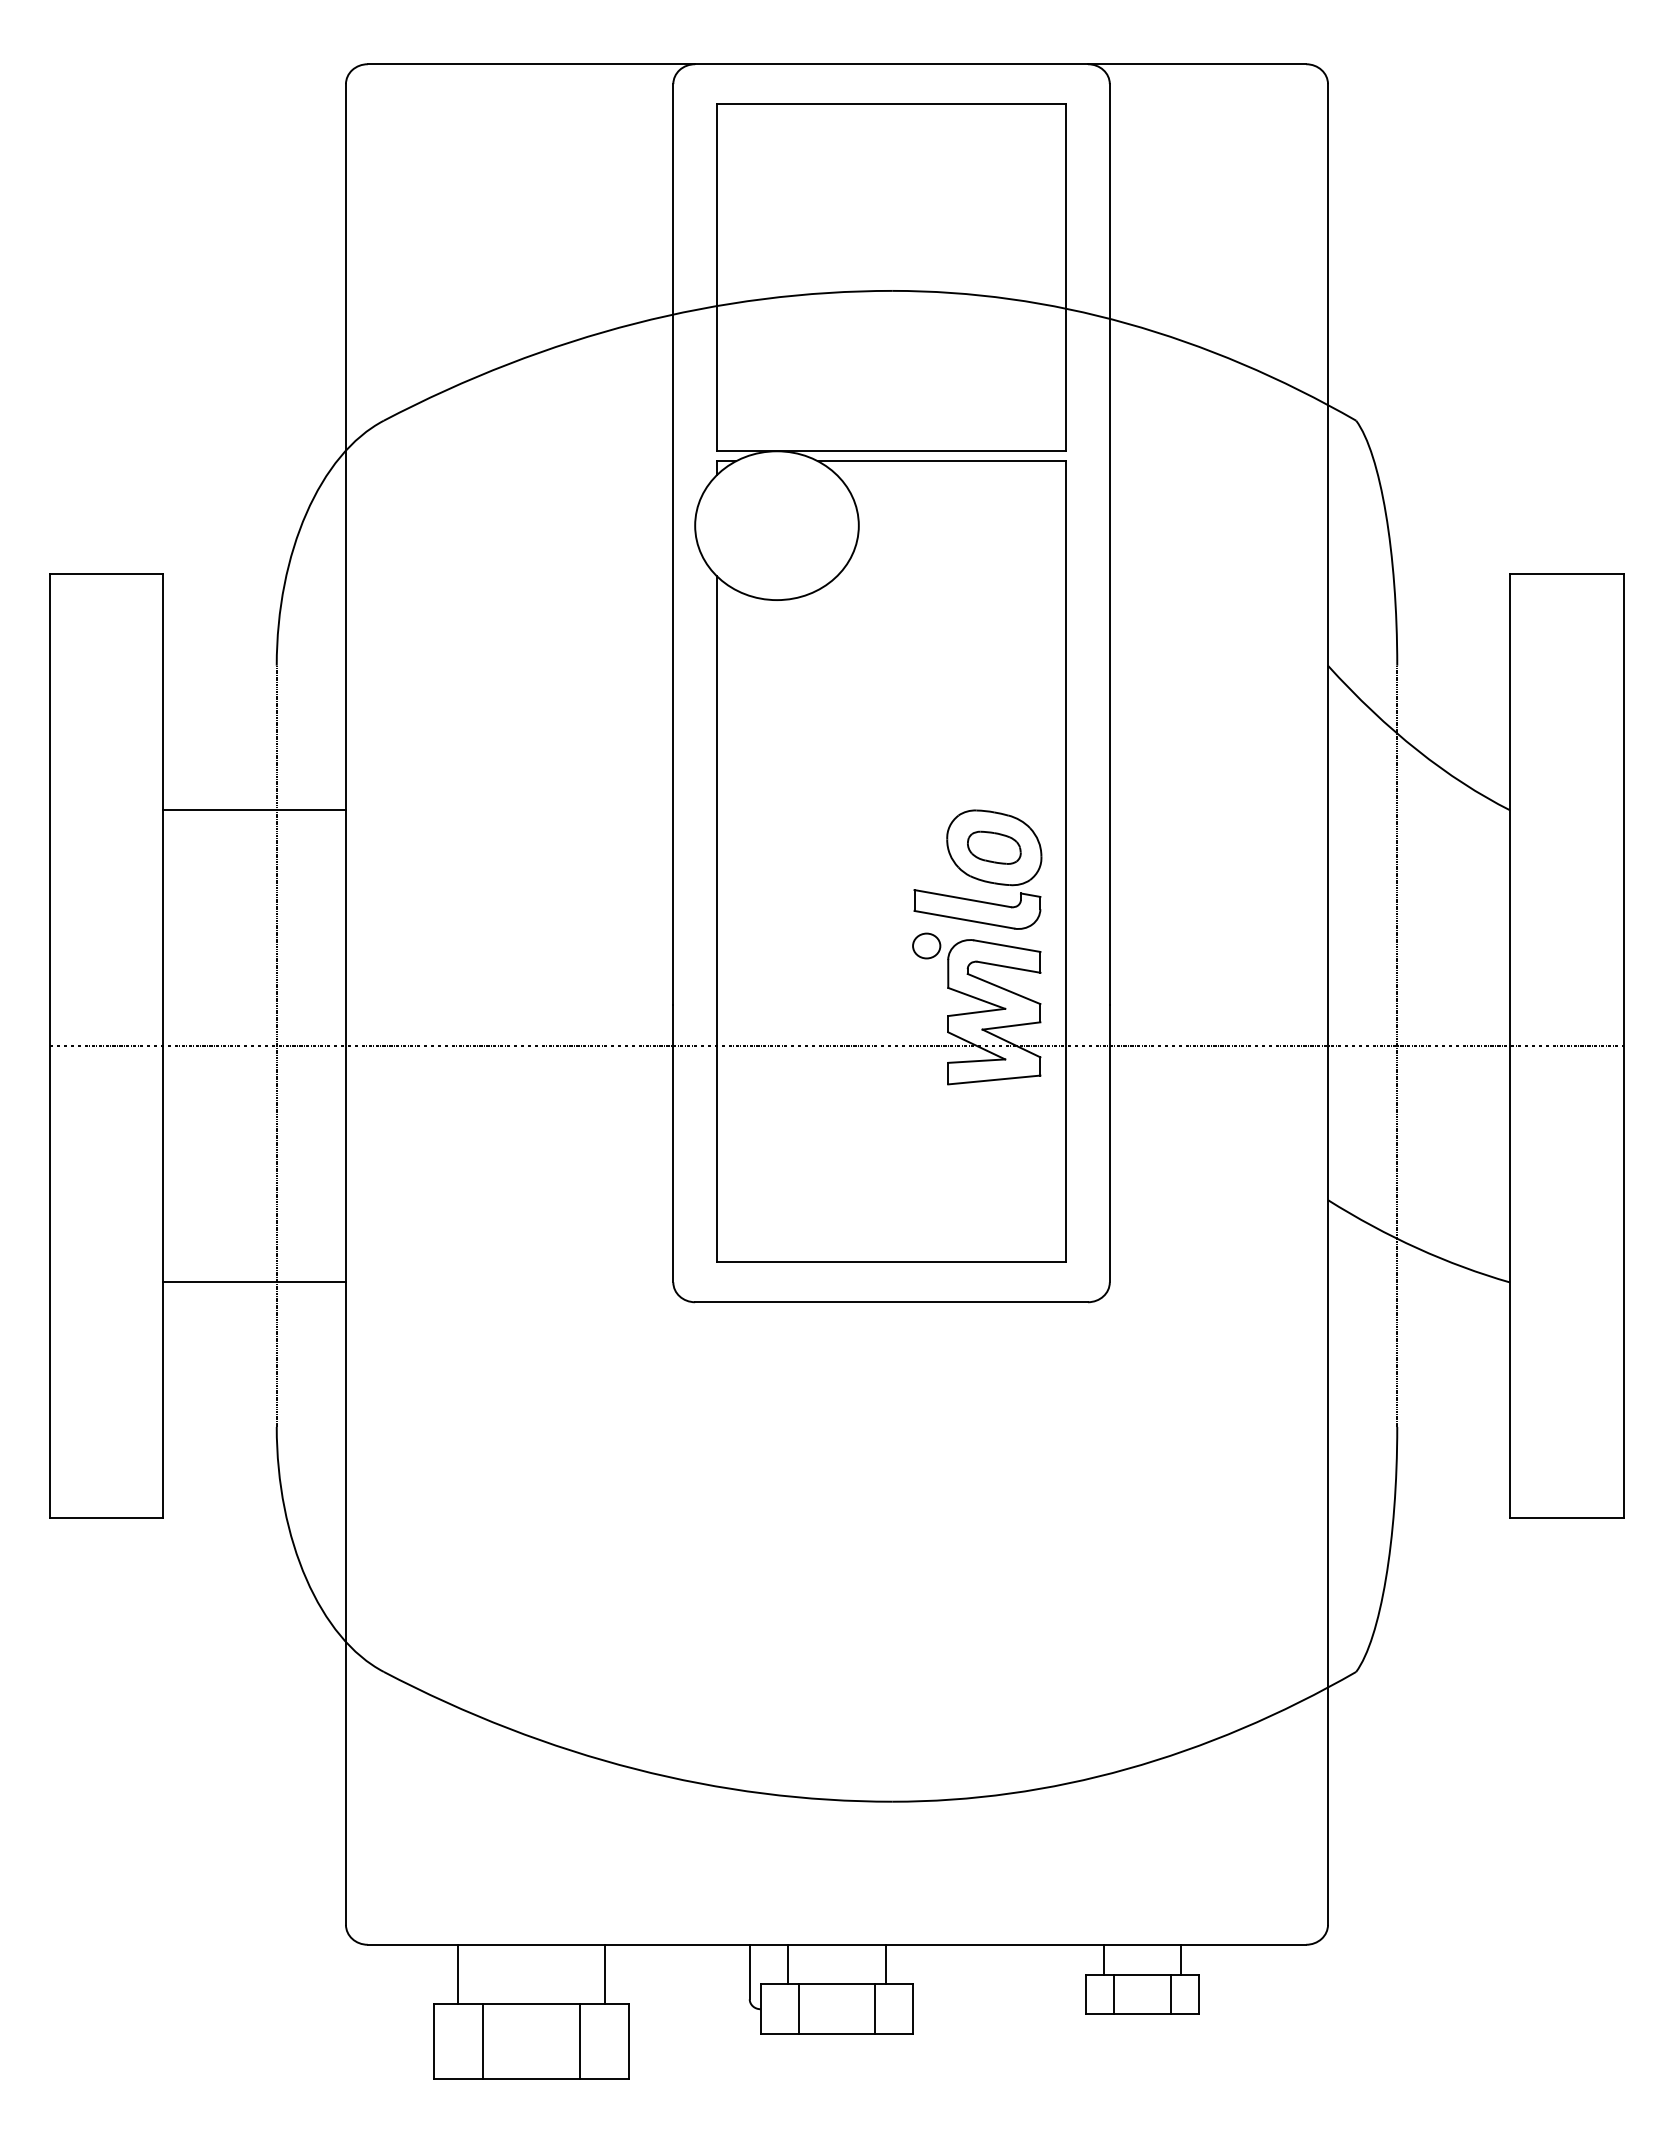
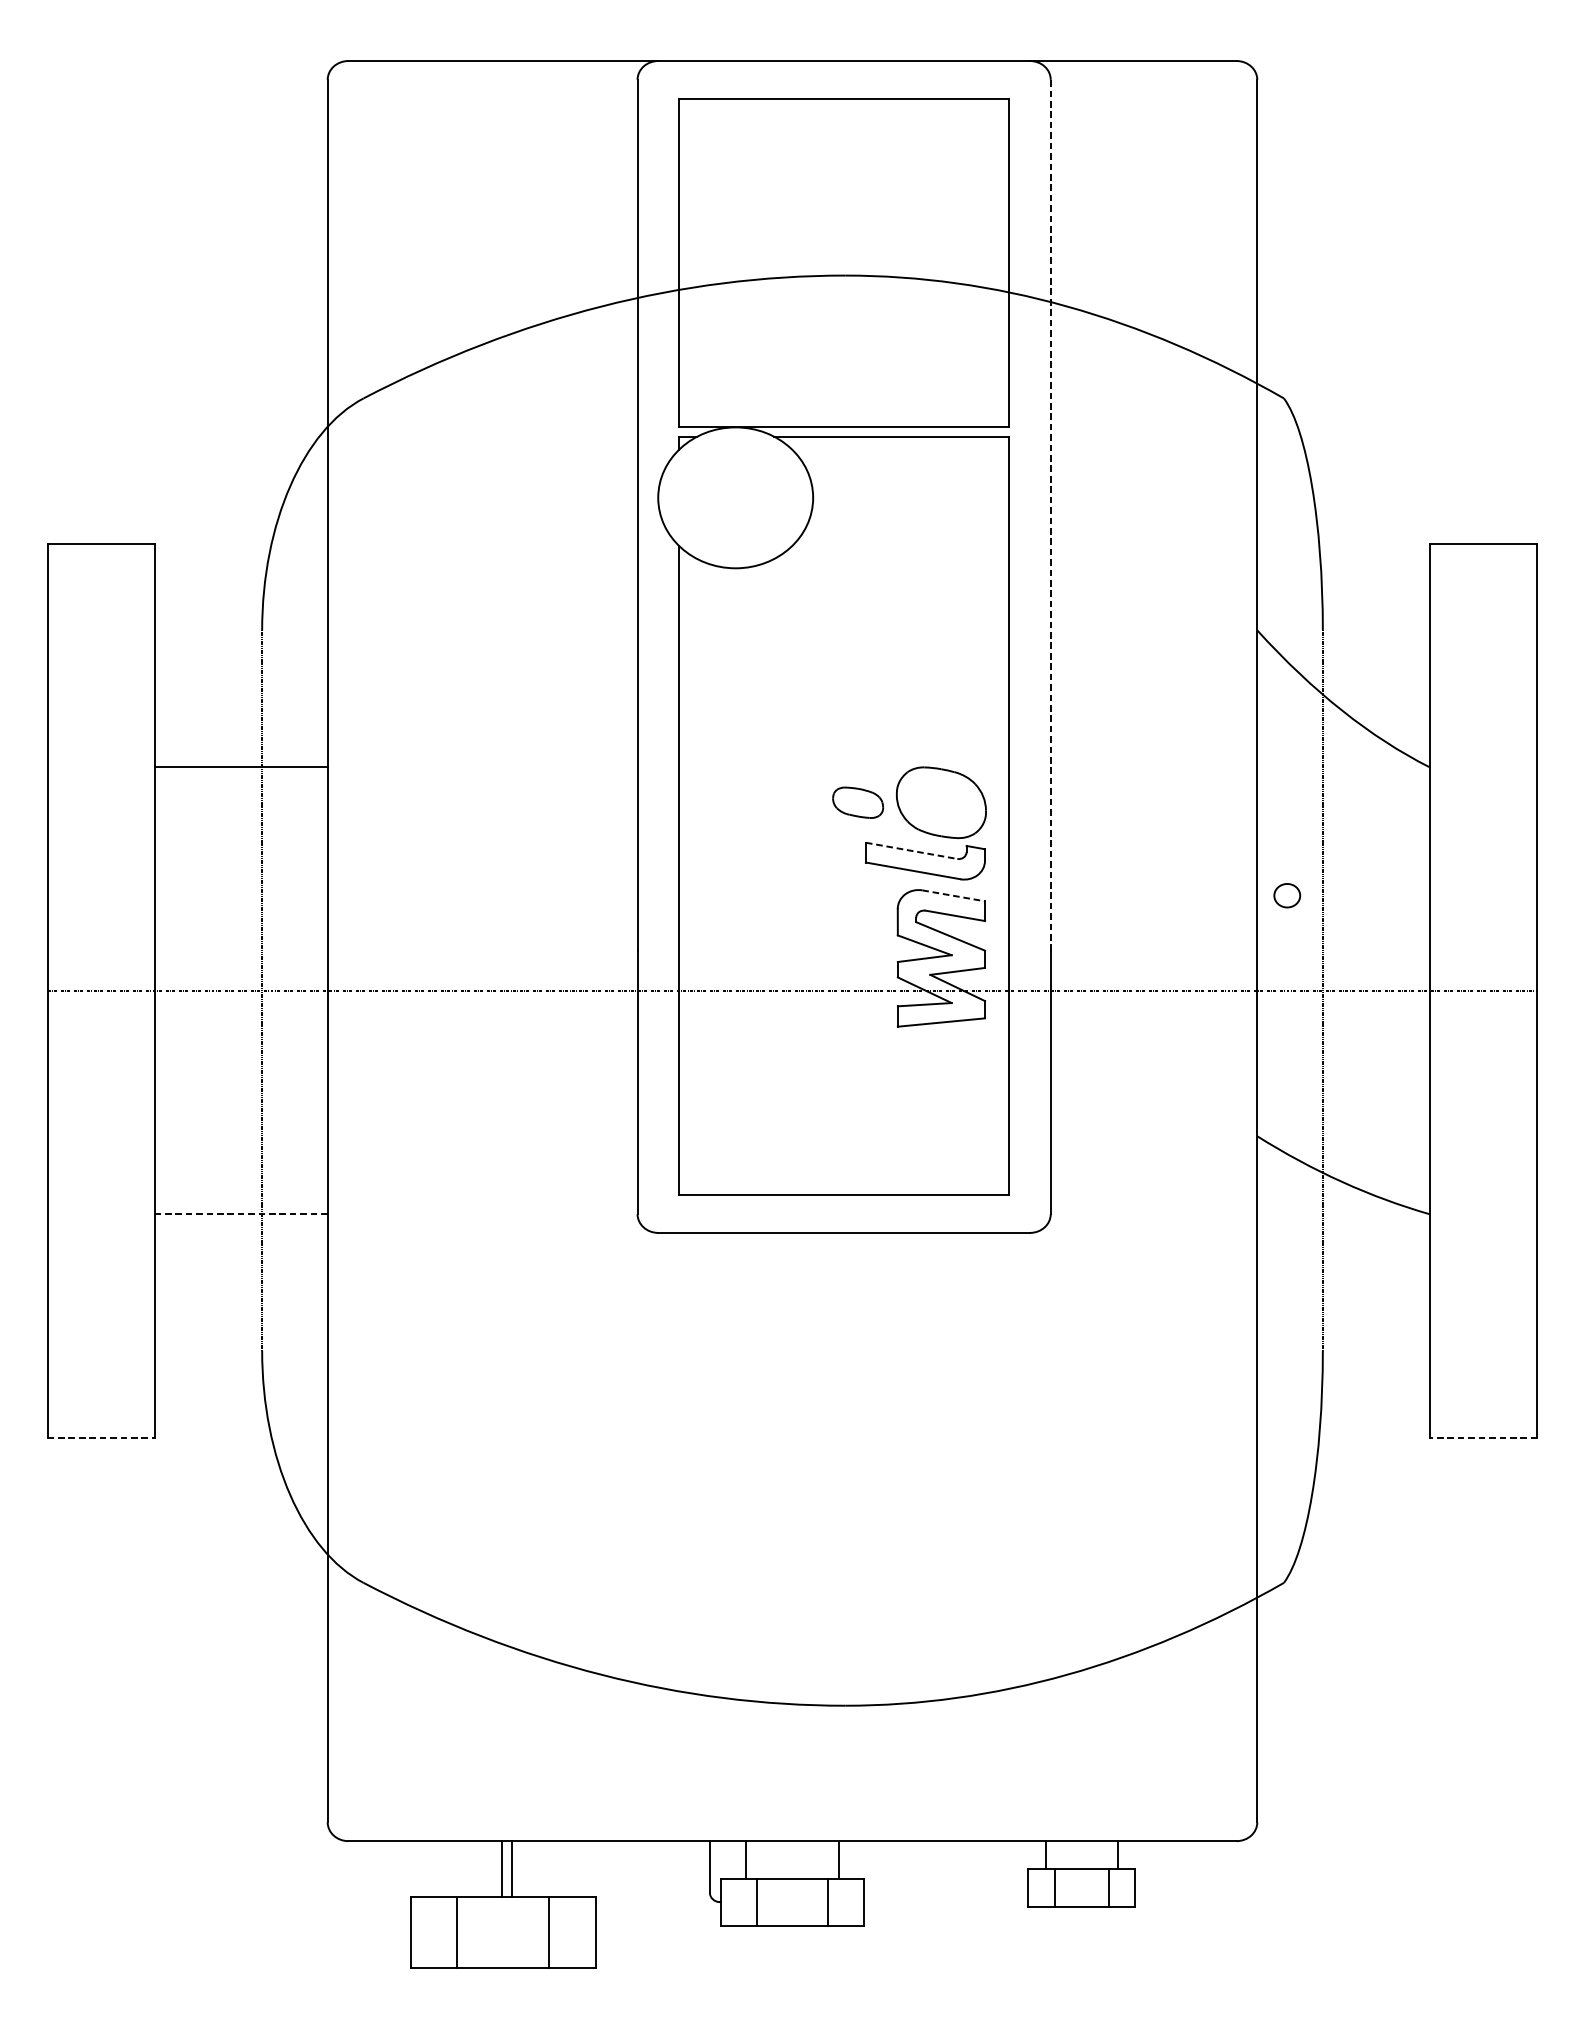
line: (1109, 543) -> (1050, 514), solid -> dashed
part: (994, 847) -> (858, 802), moved
line: (963, 898) -> (912, 850), solid -> dashed
part: (926, 945) -> (1287, 895), moved
line: (1007, 946) -> (953, 896), solid -> dashed
line: (254, 1282) -> (241, 1214), solid -> dashed
line: (106, 1518) -> (101, 1437), solid -> dashed
line: (1566, 1518) -> (1483, 1437), solid -> dashed
line: (457, 1974) -> (501, 1869), moved
line: (605, 1974) -> (511, 1869), moved

